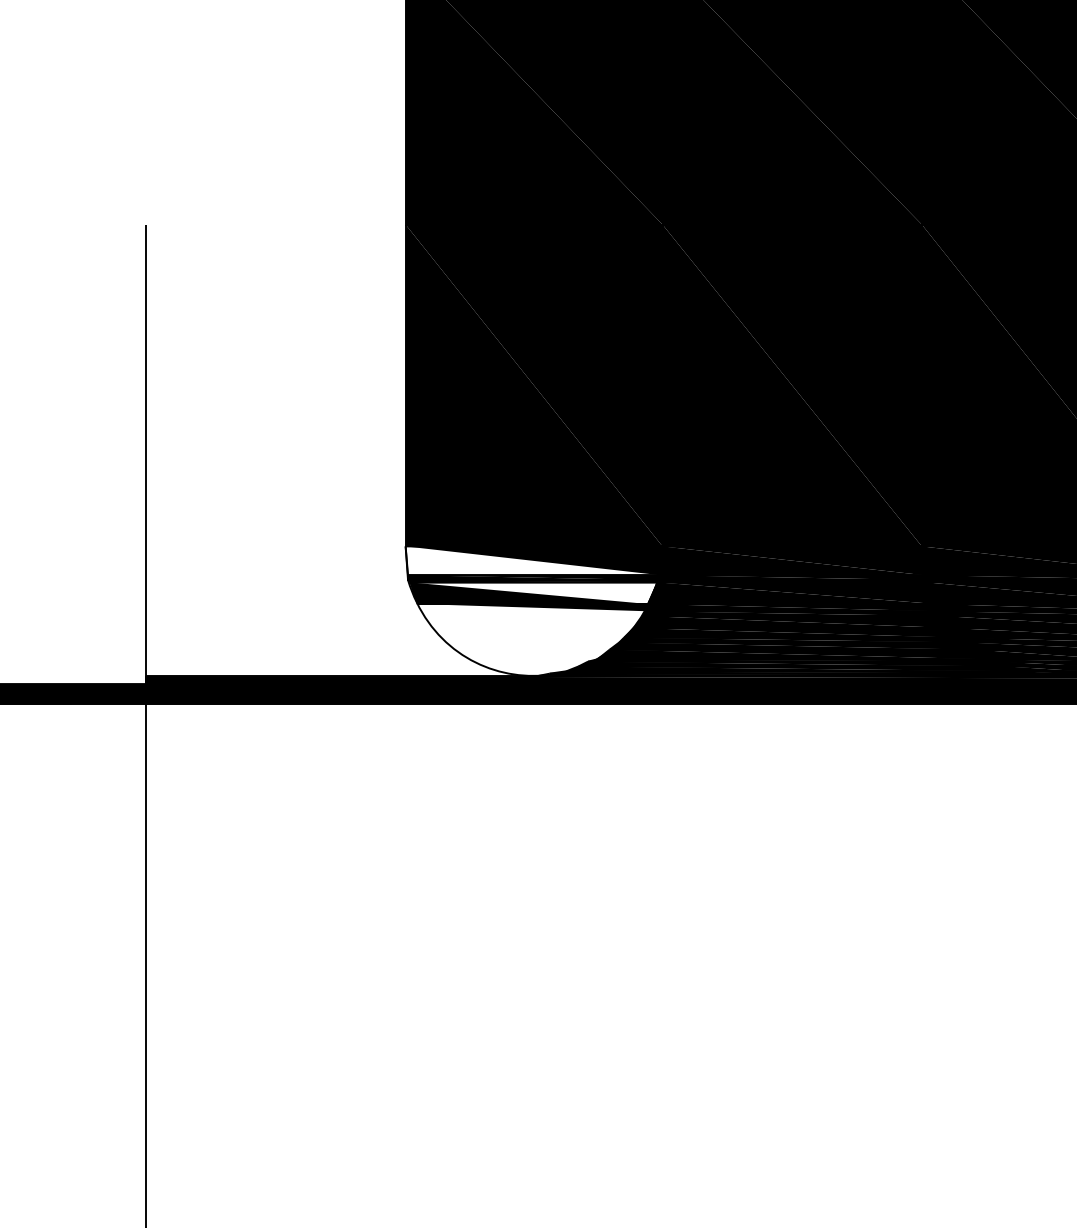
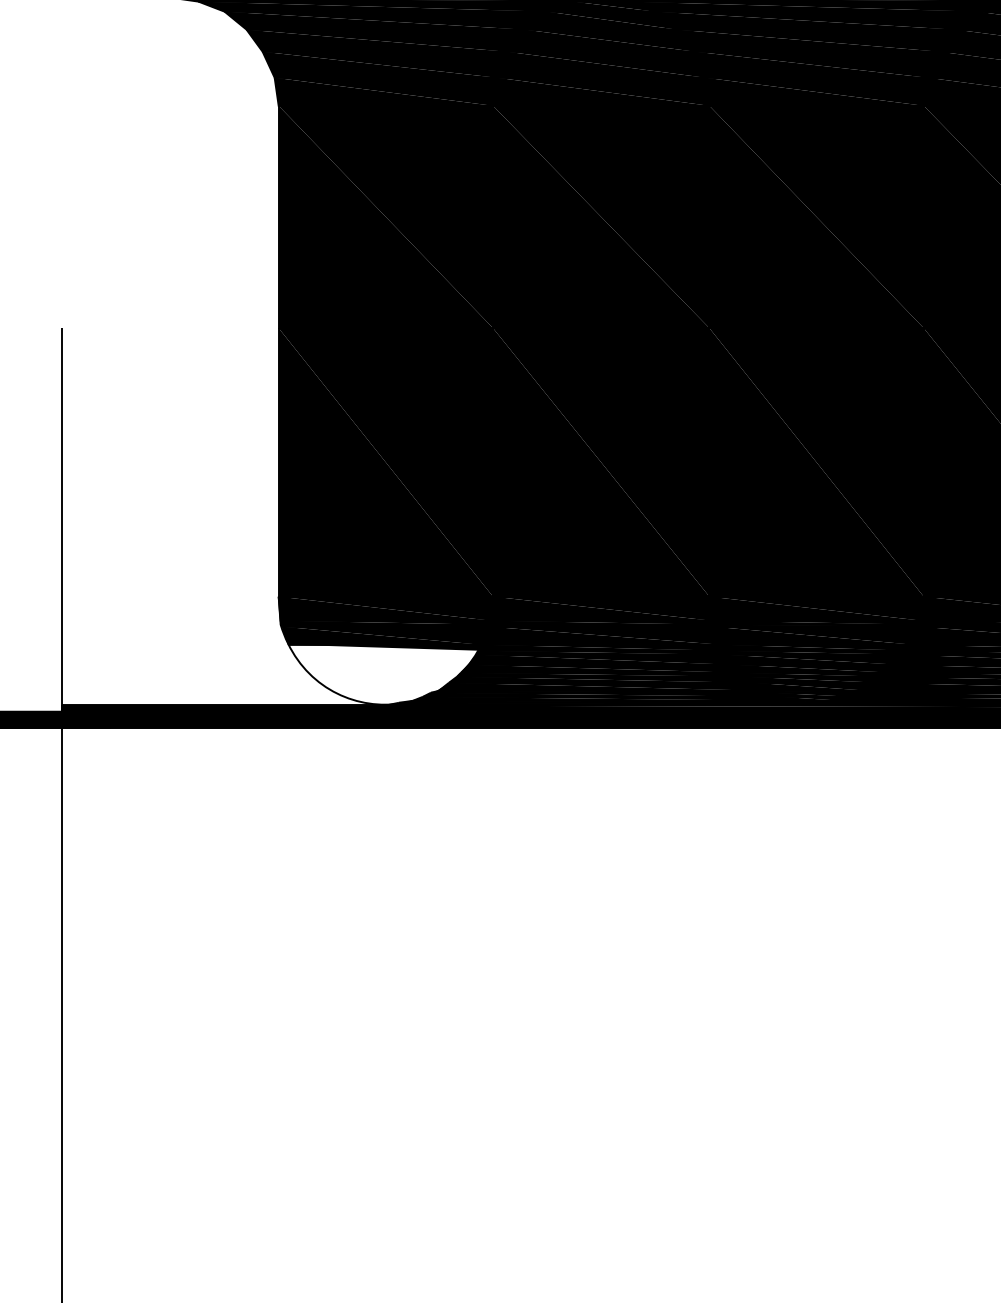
fill: (532, 560) -> (384, 608), added
fill: (533, 592) -> (385, 635), added

